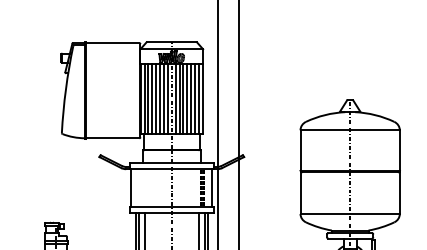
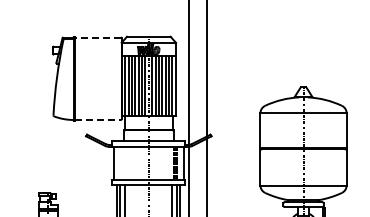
line: (112, 43) -> (97, 37), solid -> dashed
line: (113, 137) -> (98, 119), solid -> dashed

